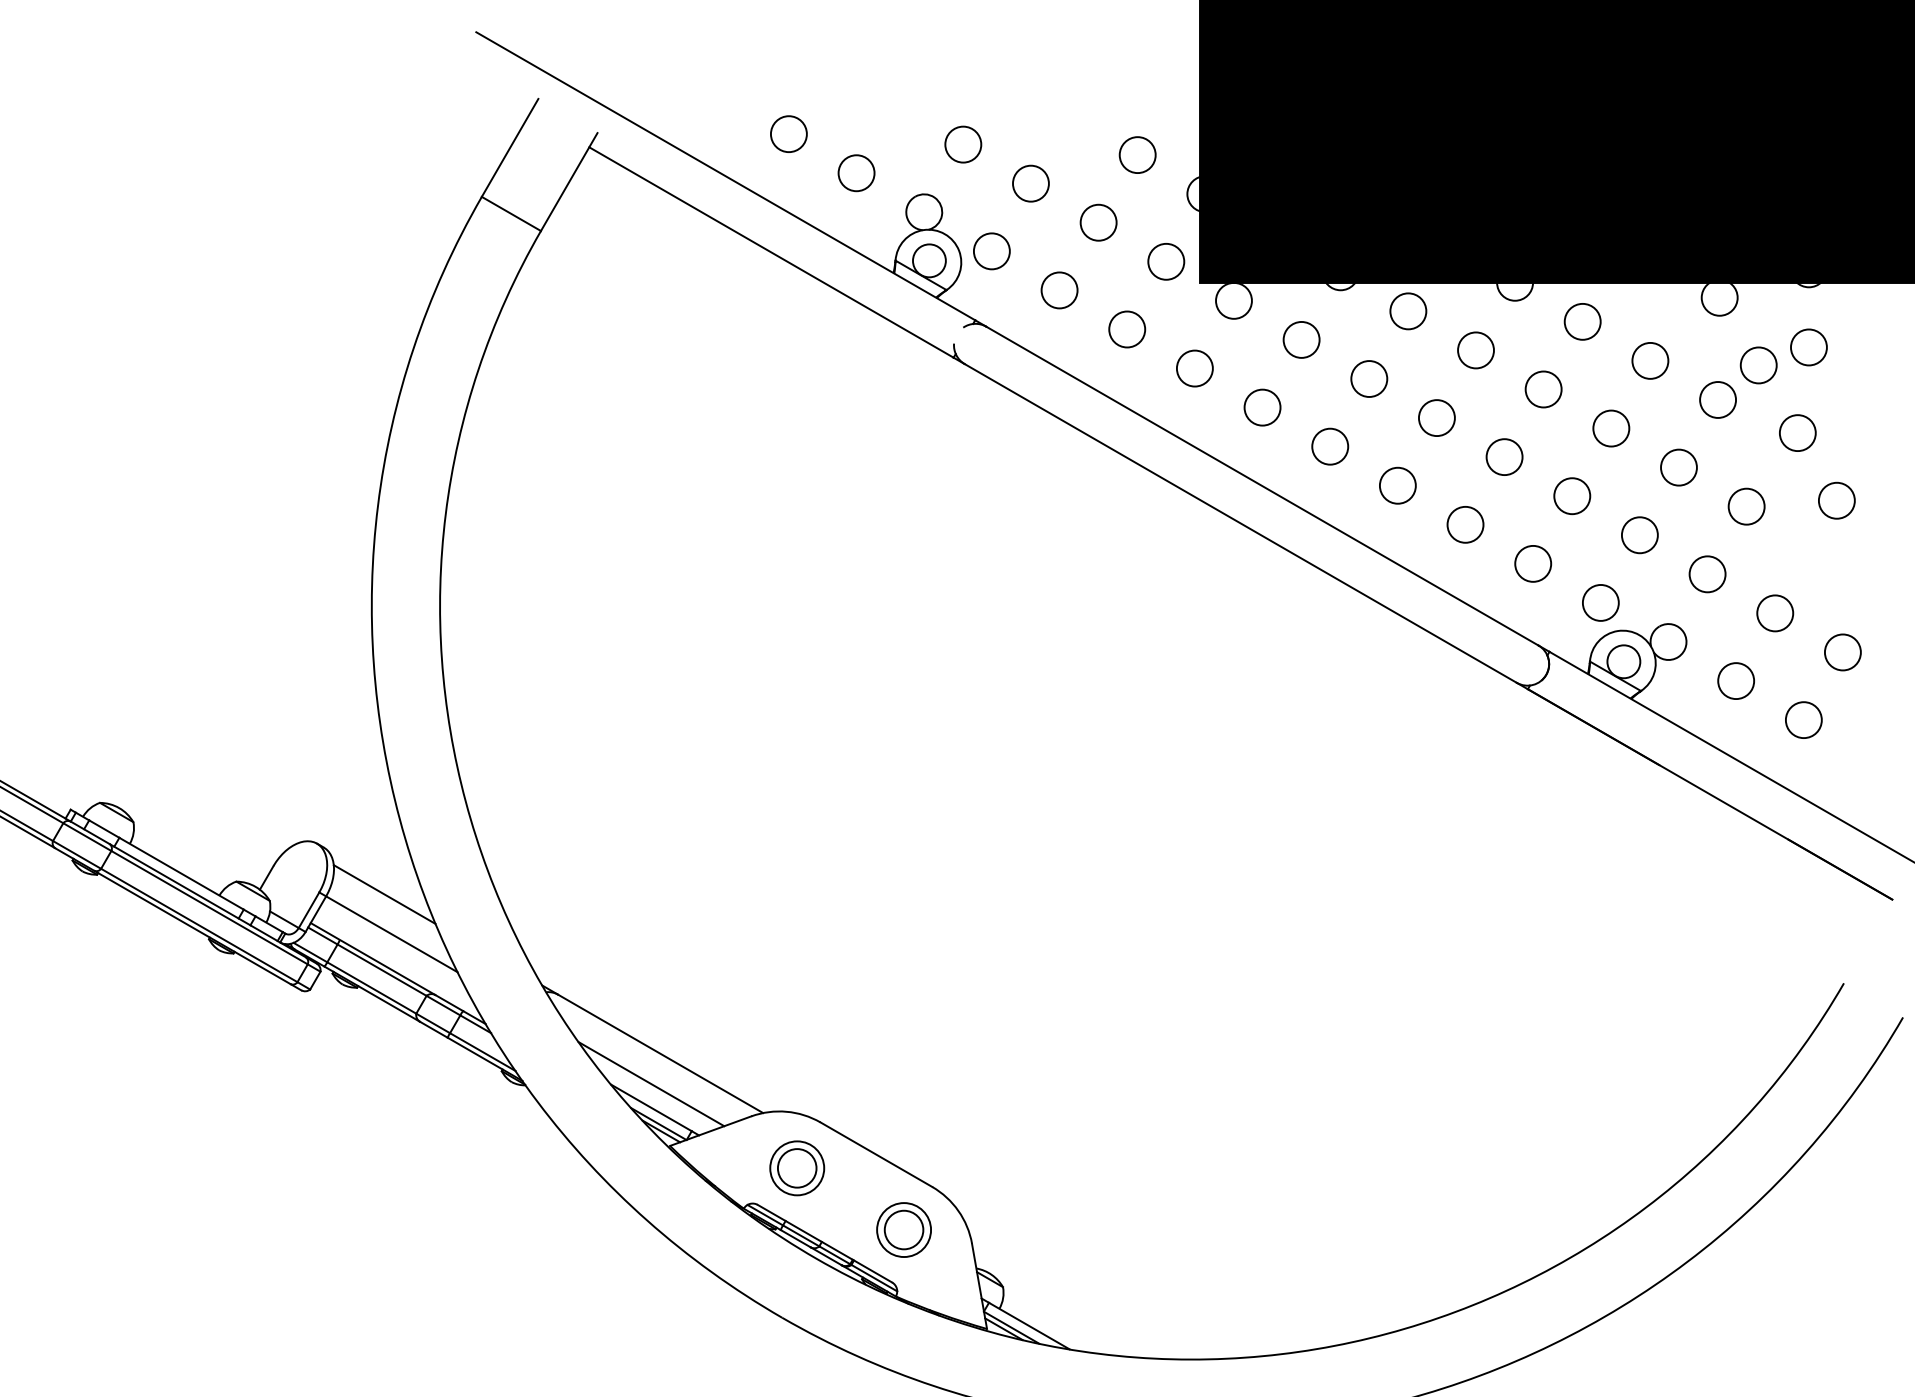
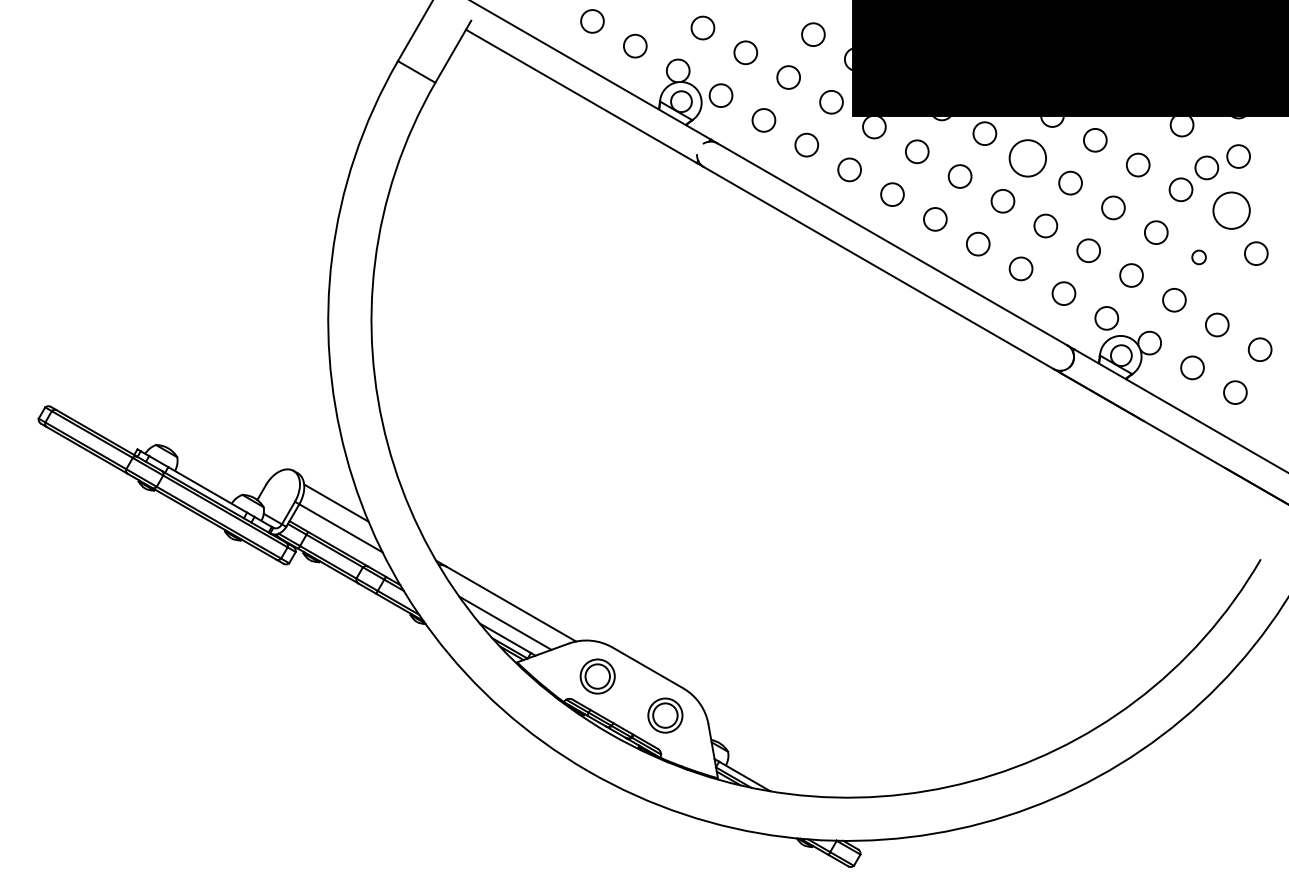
circle: (1475, 350) -> (1027, 158), size x1.6
circle: (1797, 432) -> (1231, 210), size x1.6
circle: (1745, 506) -> (1198, 257), size x0.6

